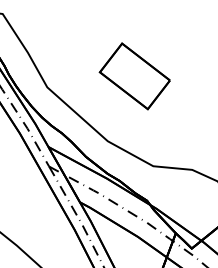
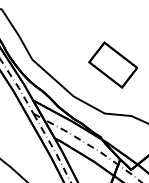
part: (133, 75) -> (112, 64), moved

